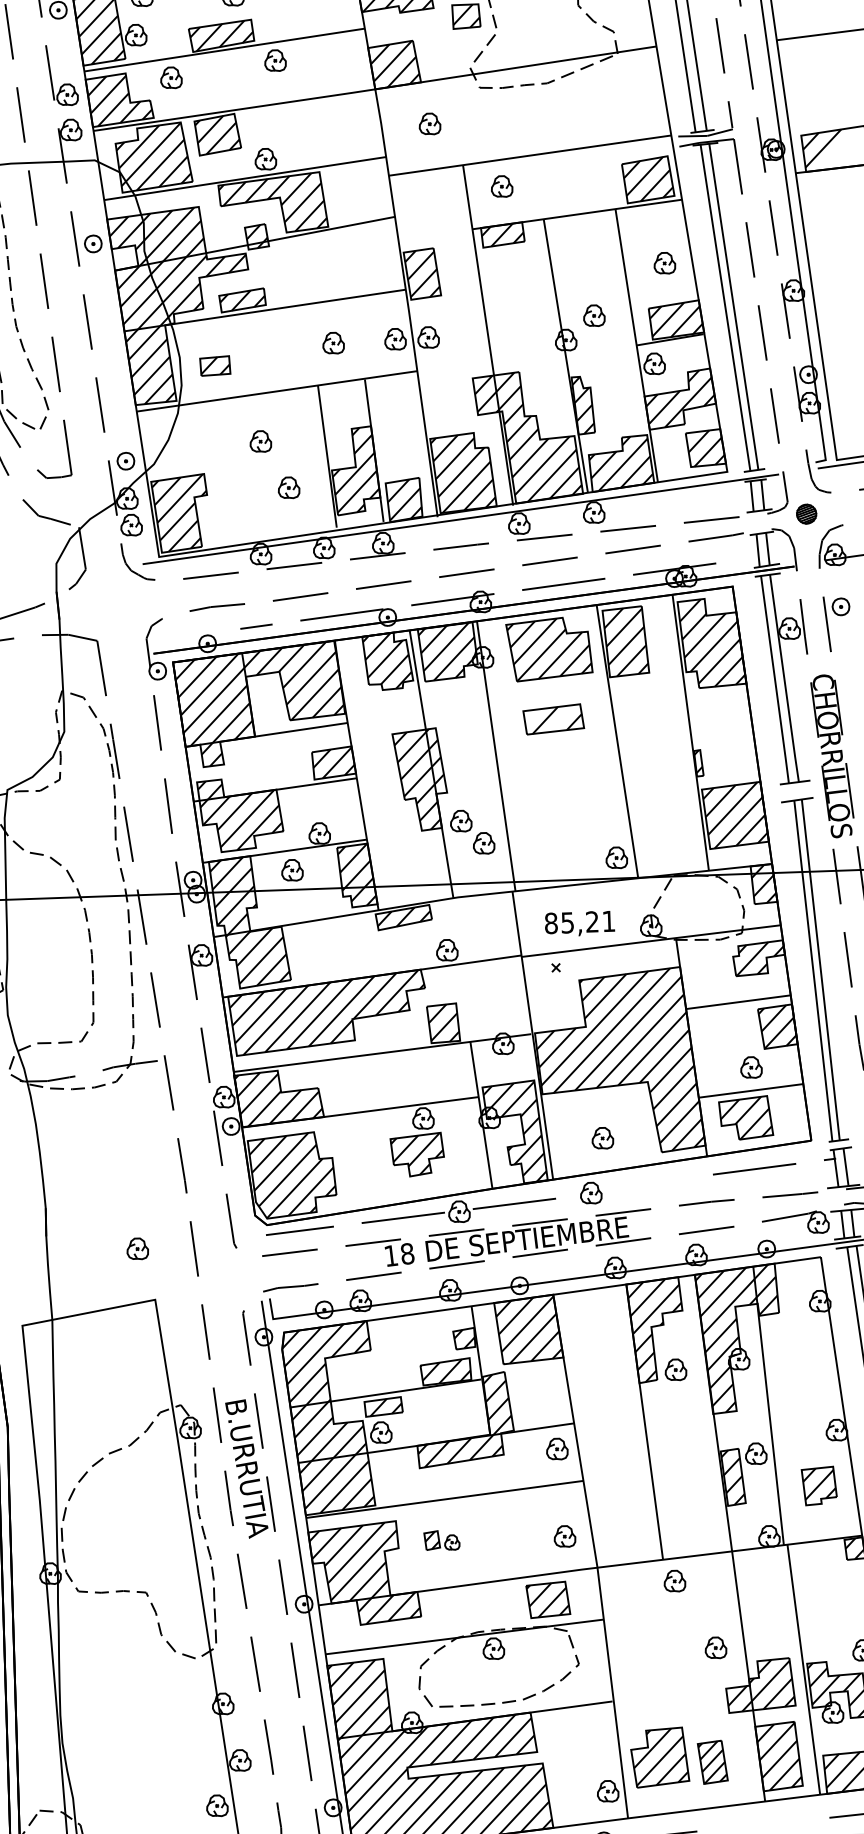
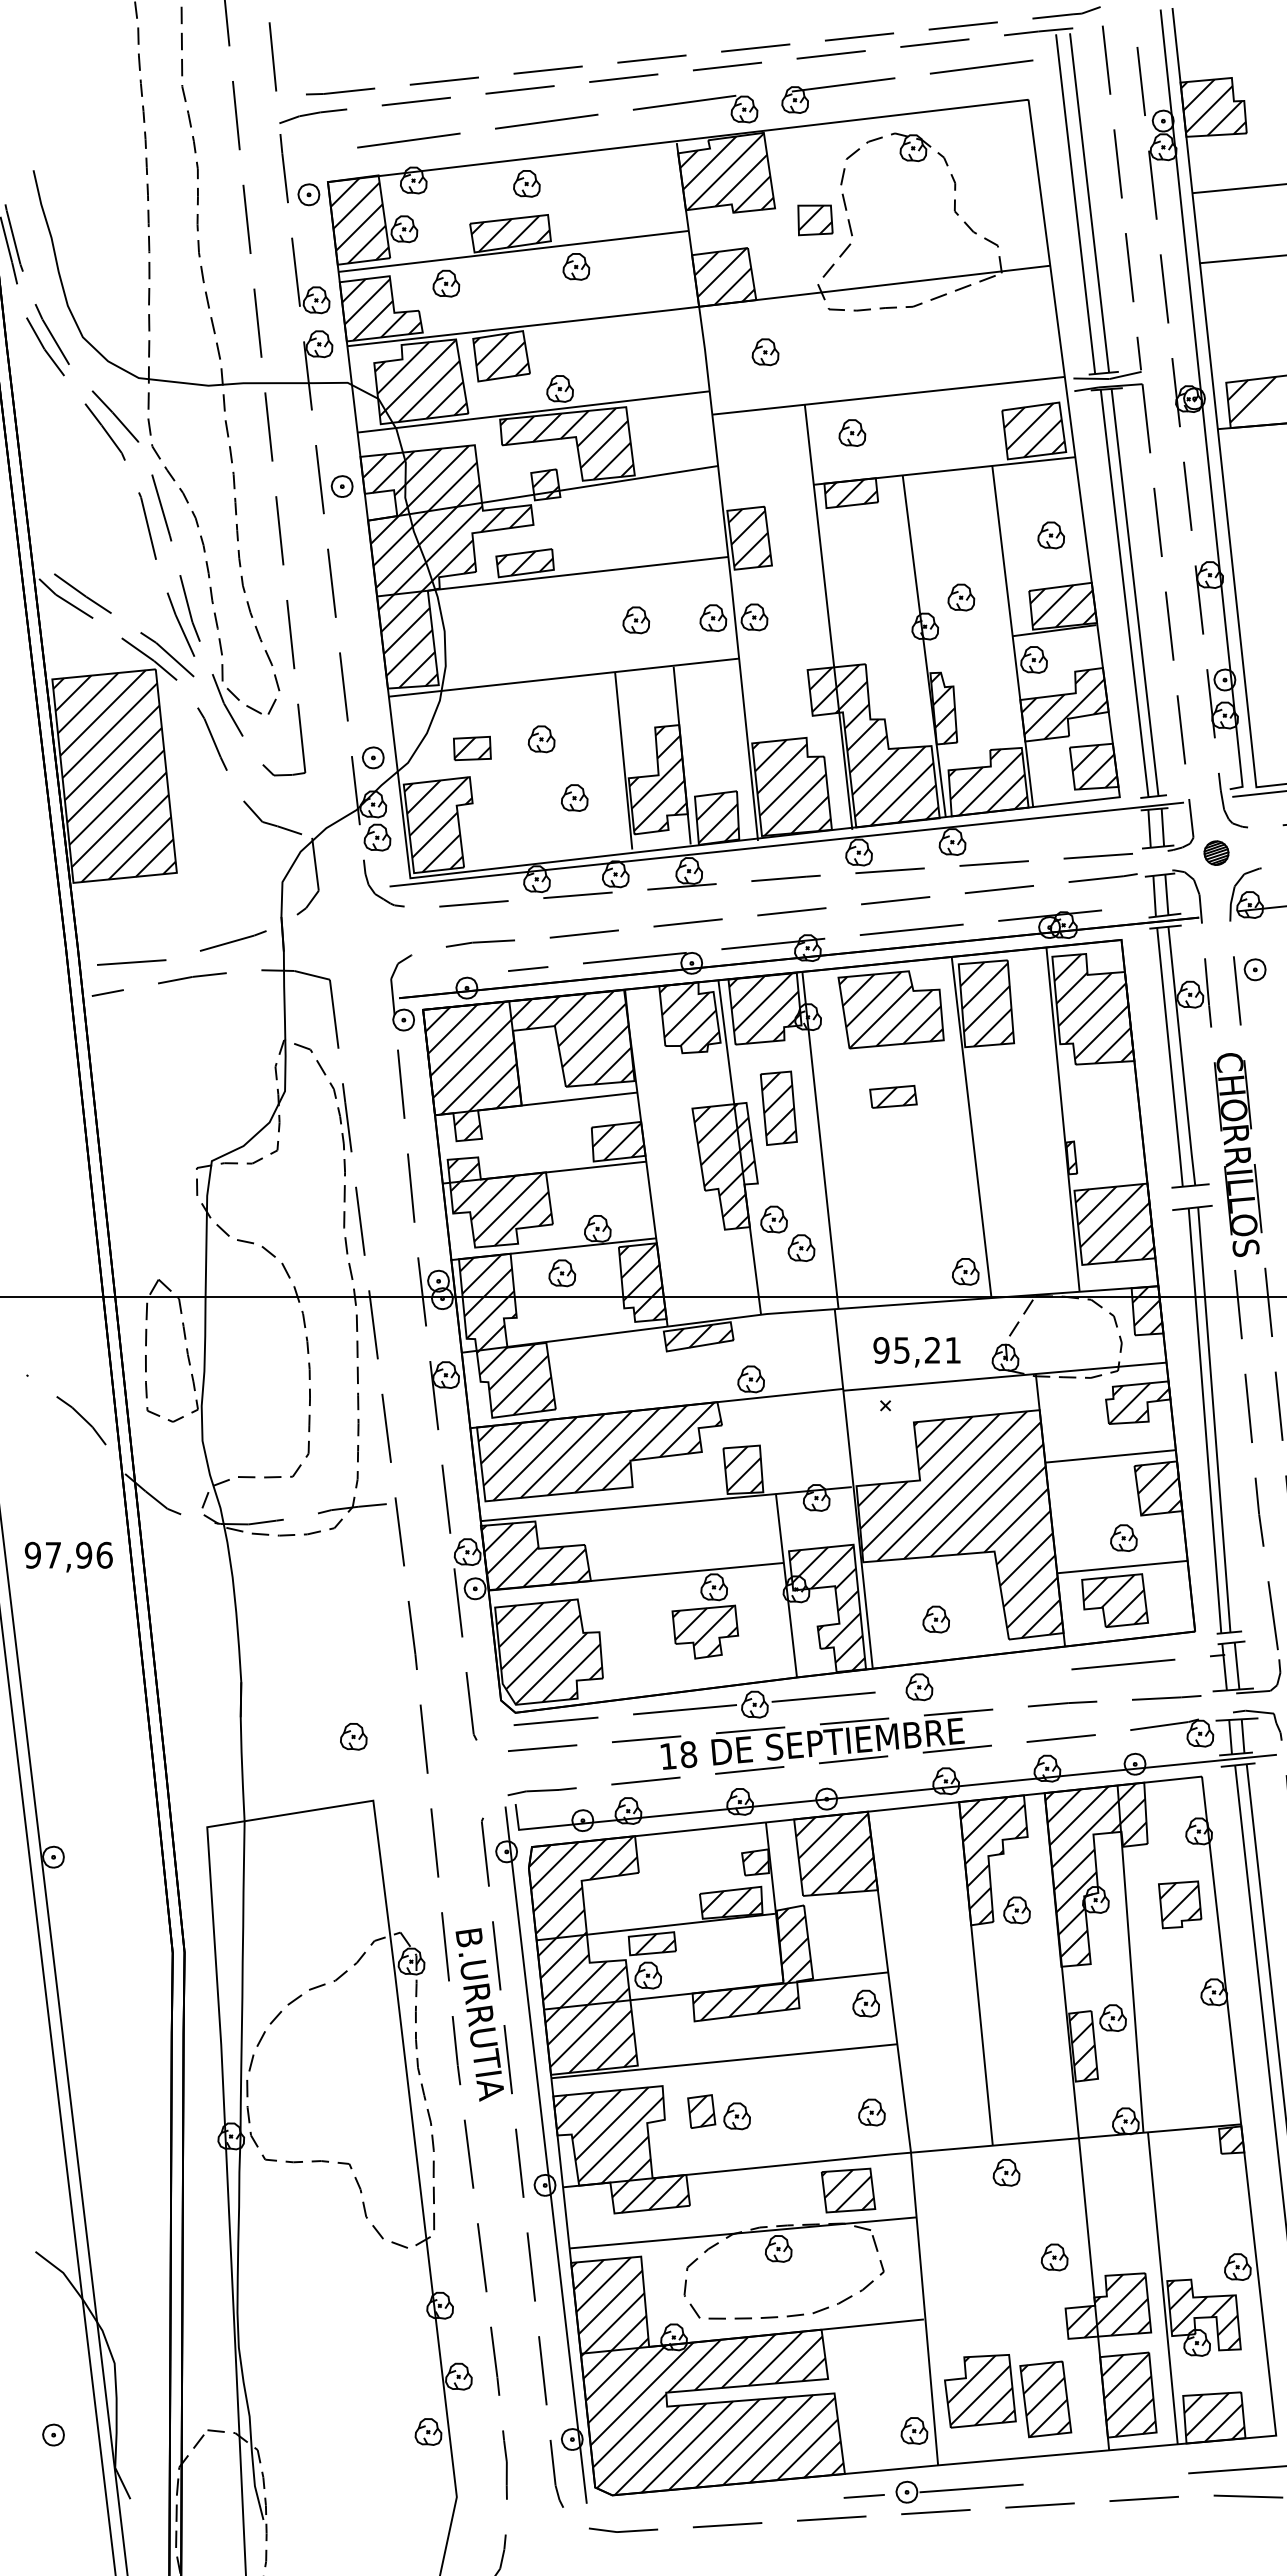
part: (215, 366) -> (472, 748), moved
part: (553, 718) -> (893, 1096), size x0.62
part: (461, 730) -> (778, 1107), added
text: (551, 923) -> (881, 1350), 85,21 -> 95,21
part: (819, 1485) -> (1180, 1904), moved
part: (441, 1540) -> (718, 2112), size x1.43
part: (712, 1762) -> (1045, 2399), size x1.43

